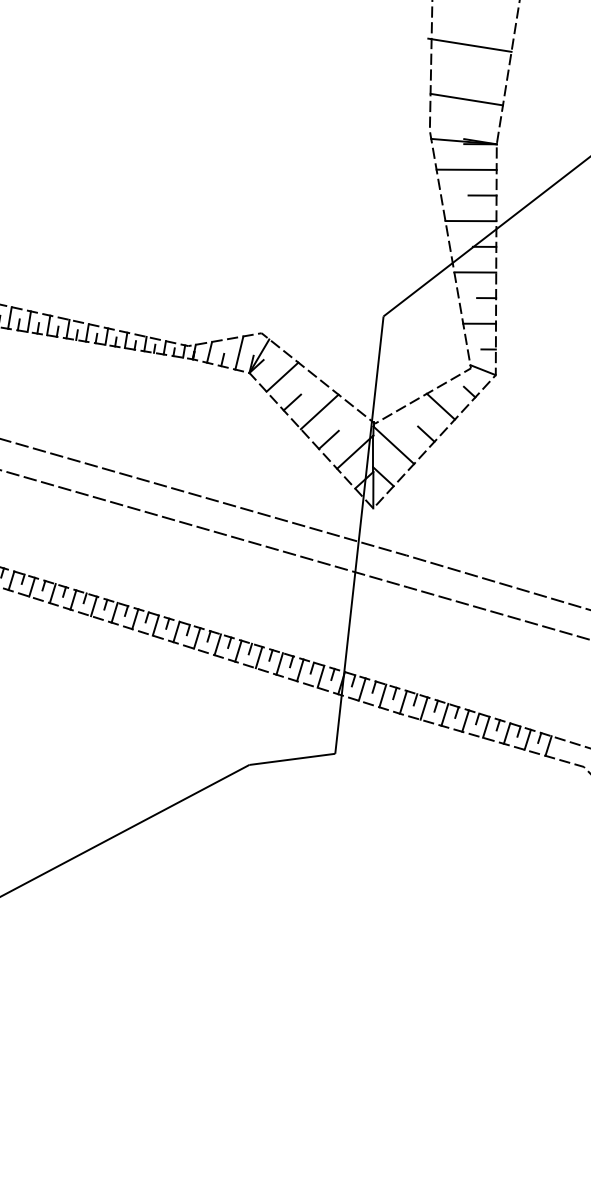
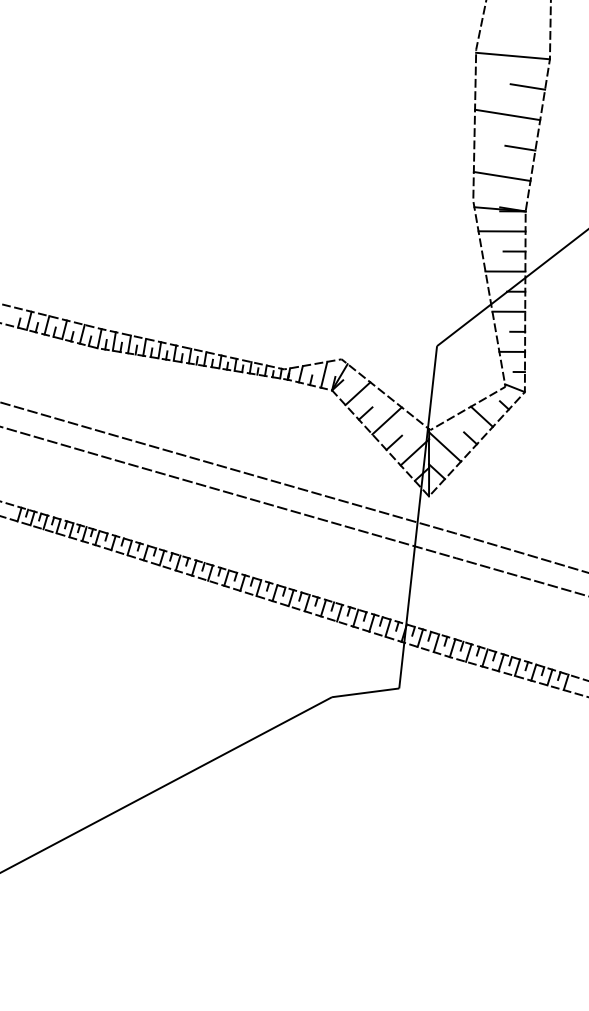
line: (469, 44) -> (507, 114), moved
line: (490, 62) -> (520, 147), added

